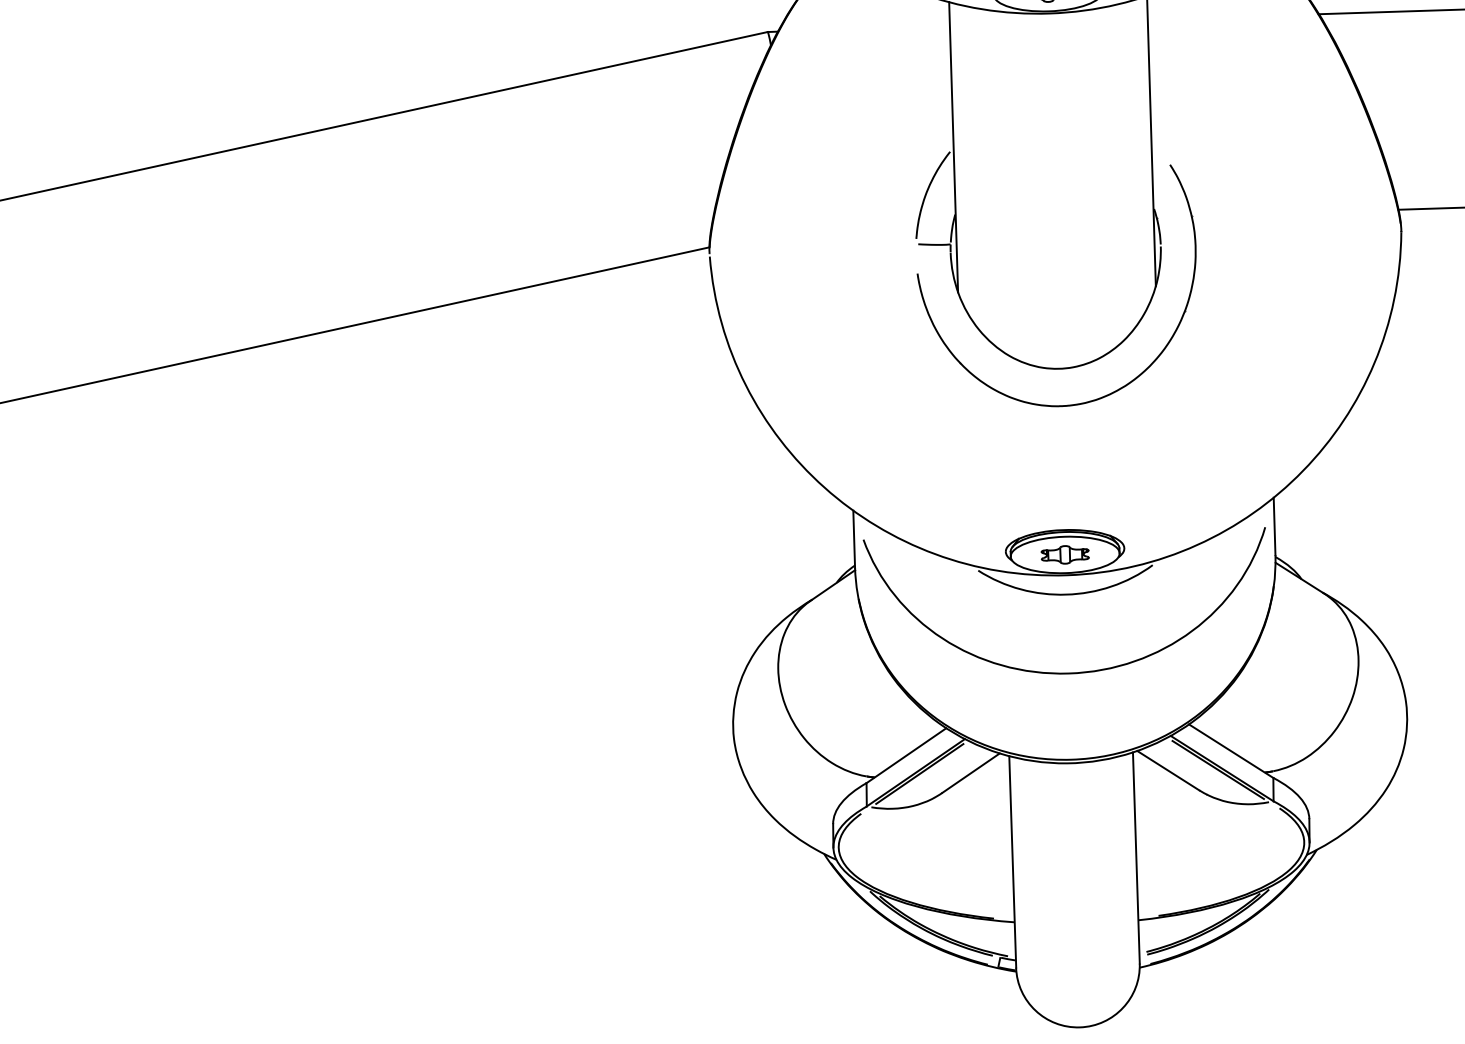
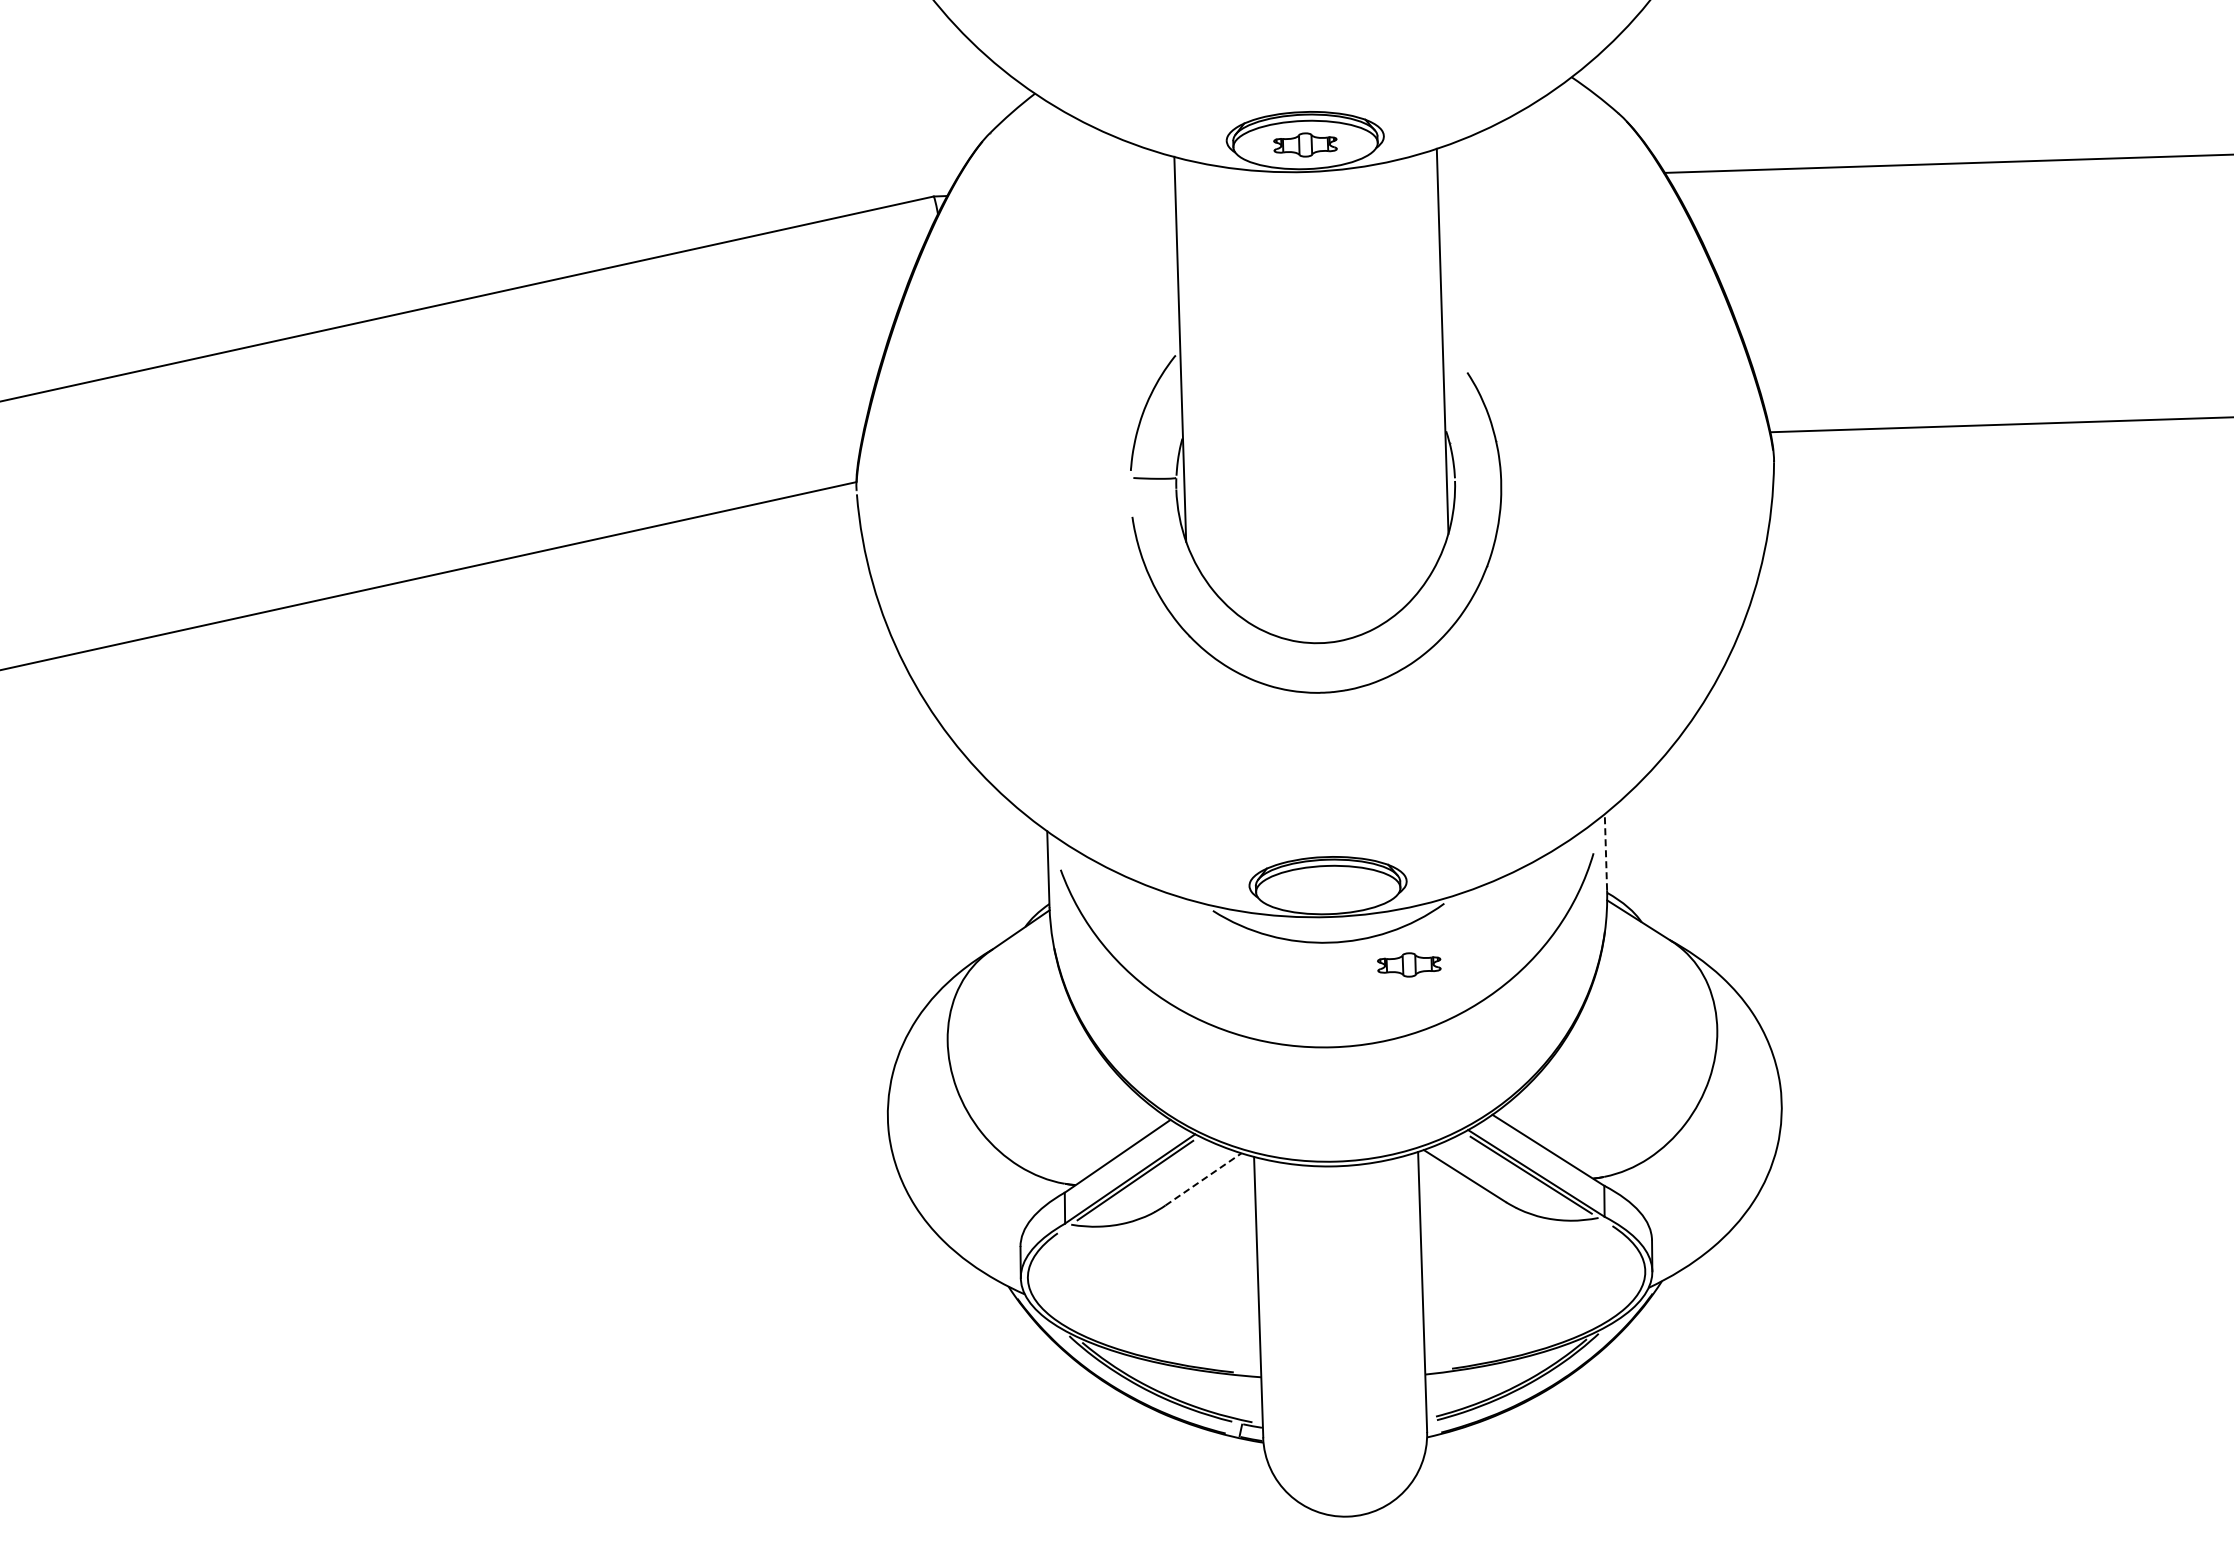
line: (1274, 525) -> (1605, 851), solid -> dashed
part: (1065, 554) -> (1409, 964), moved
line: (971, 773) -> (1203, 1179), solid -> dashed

